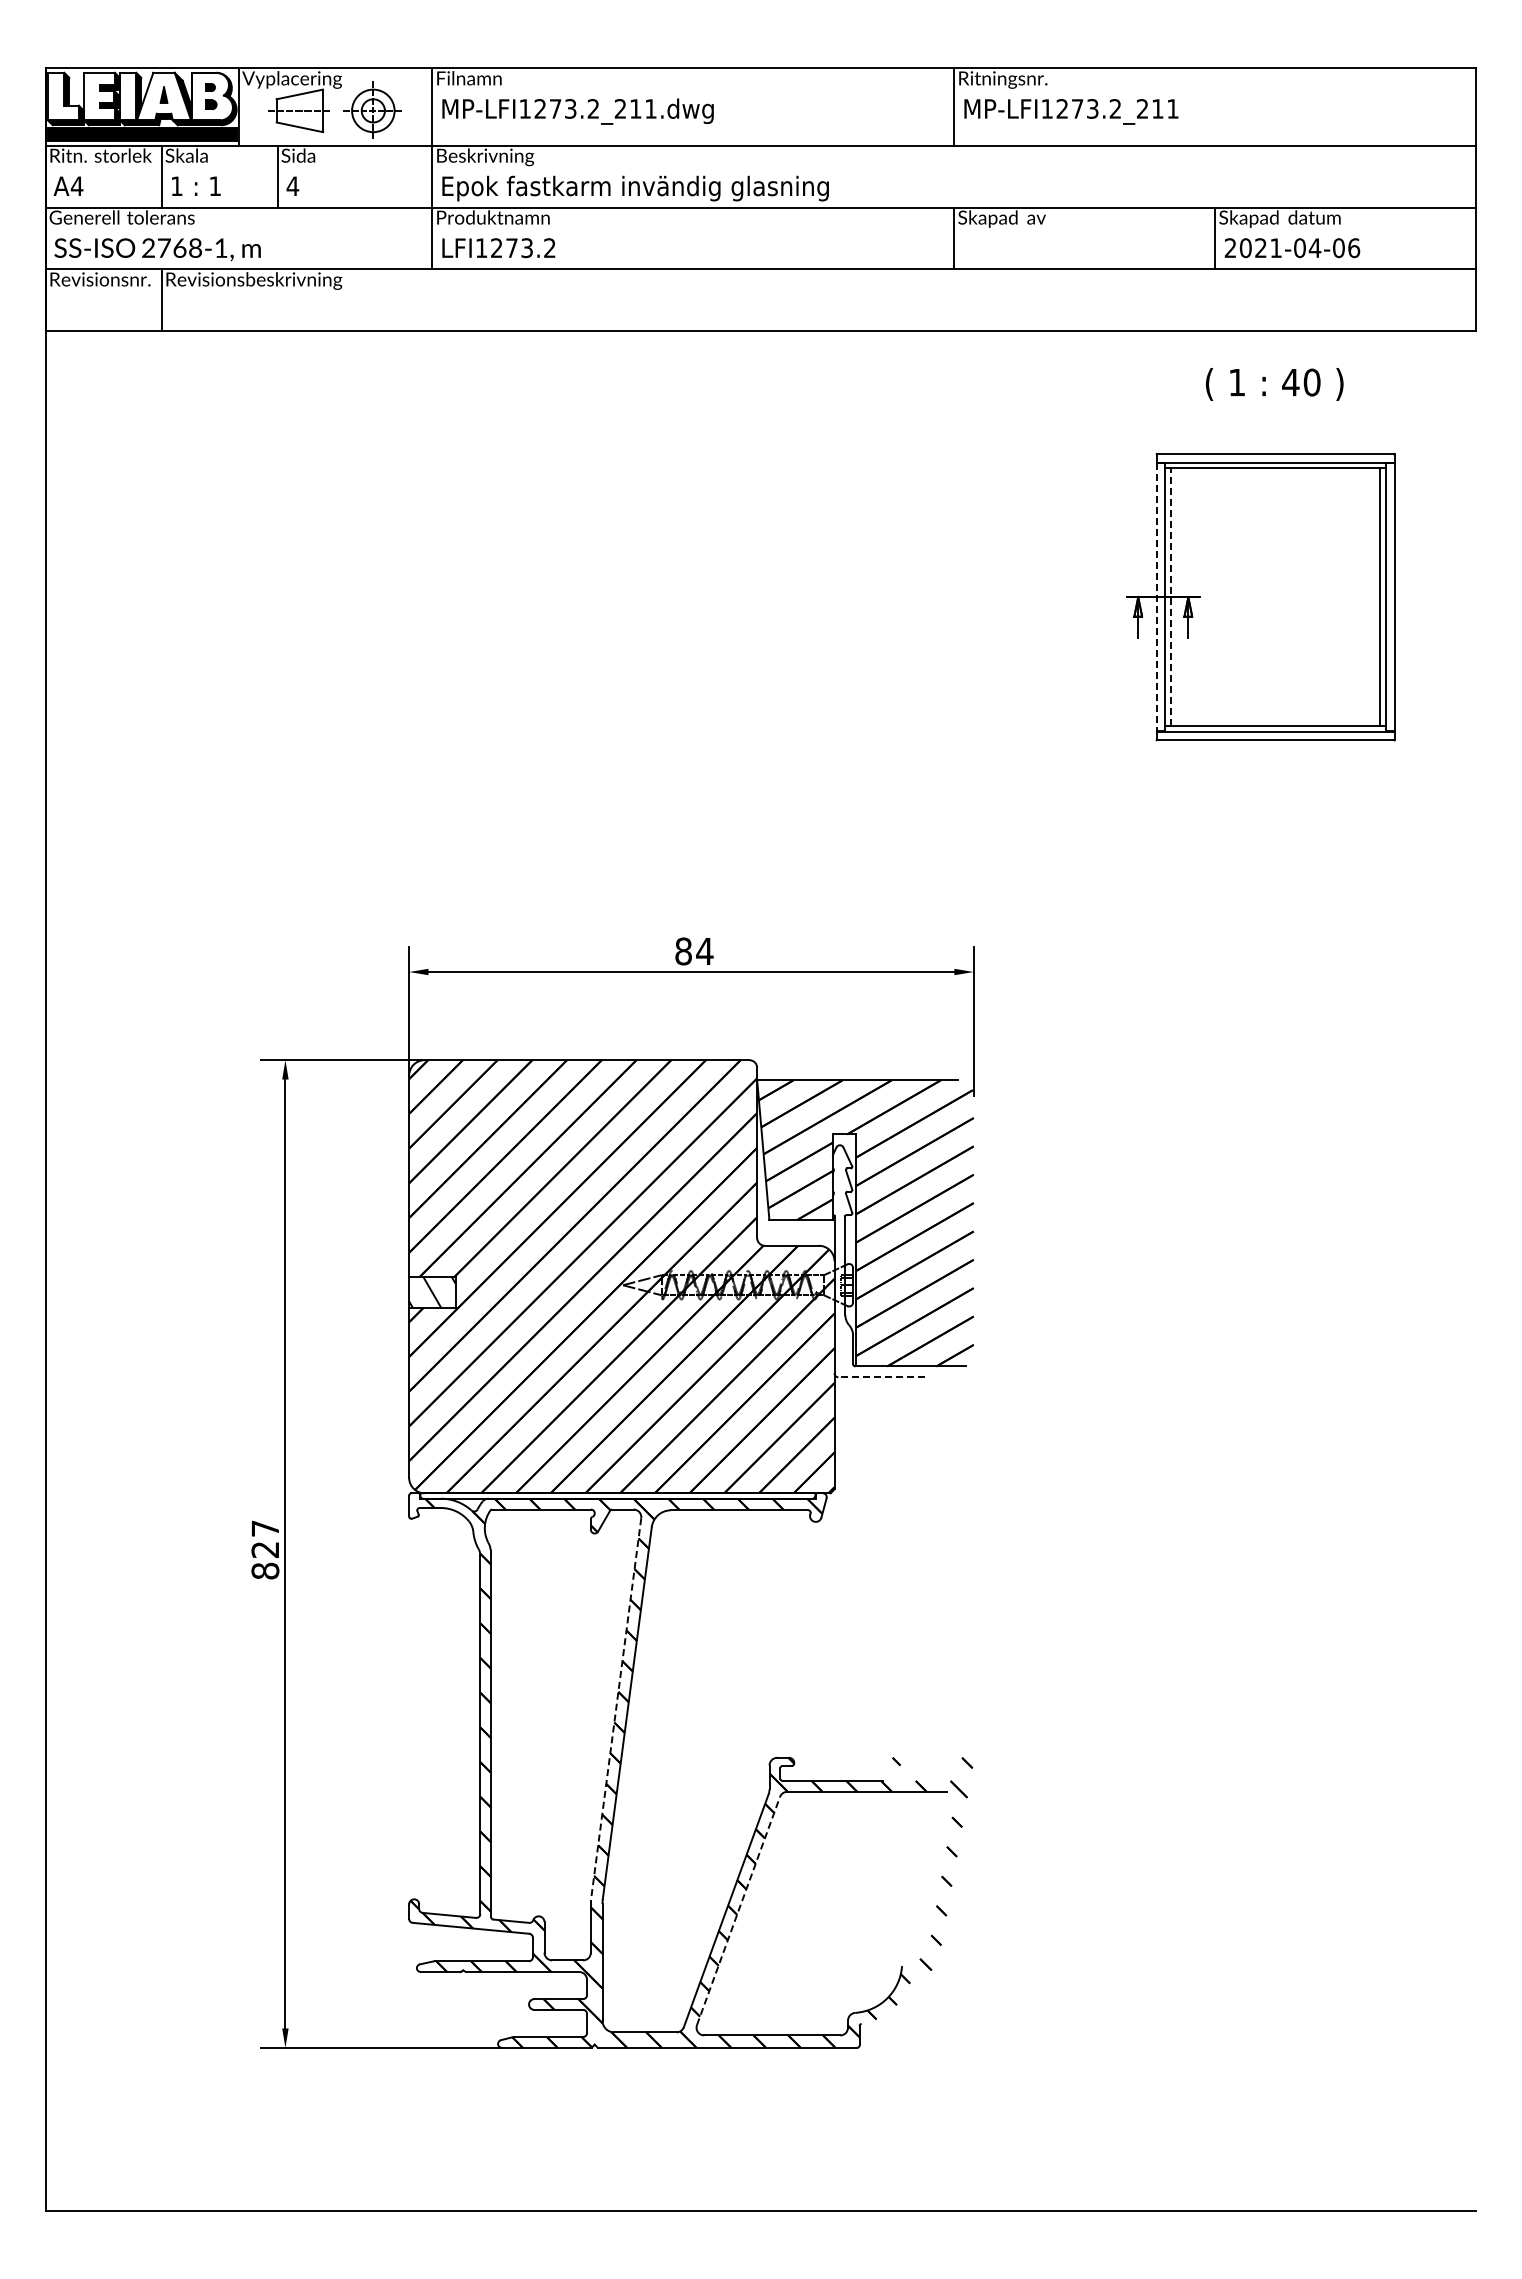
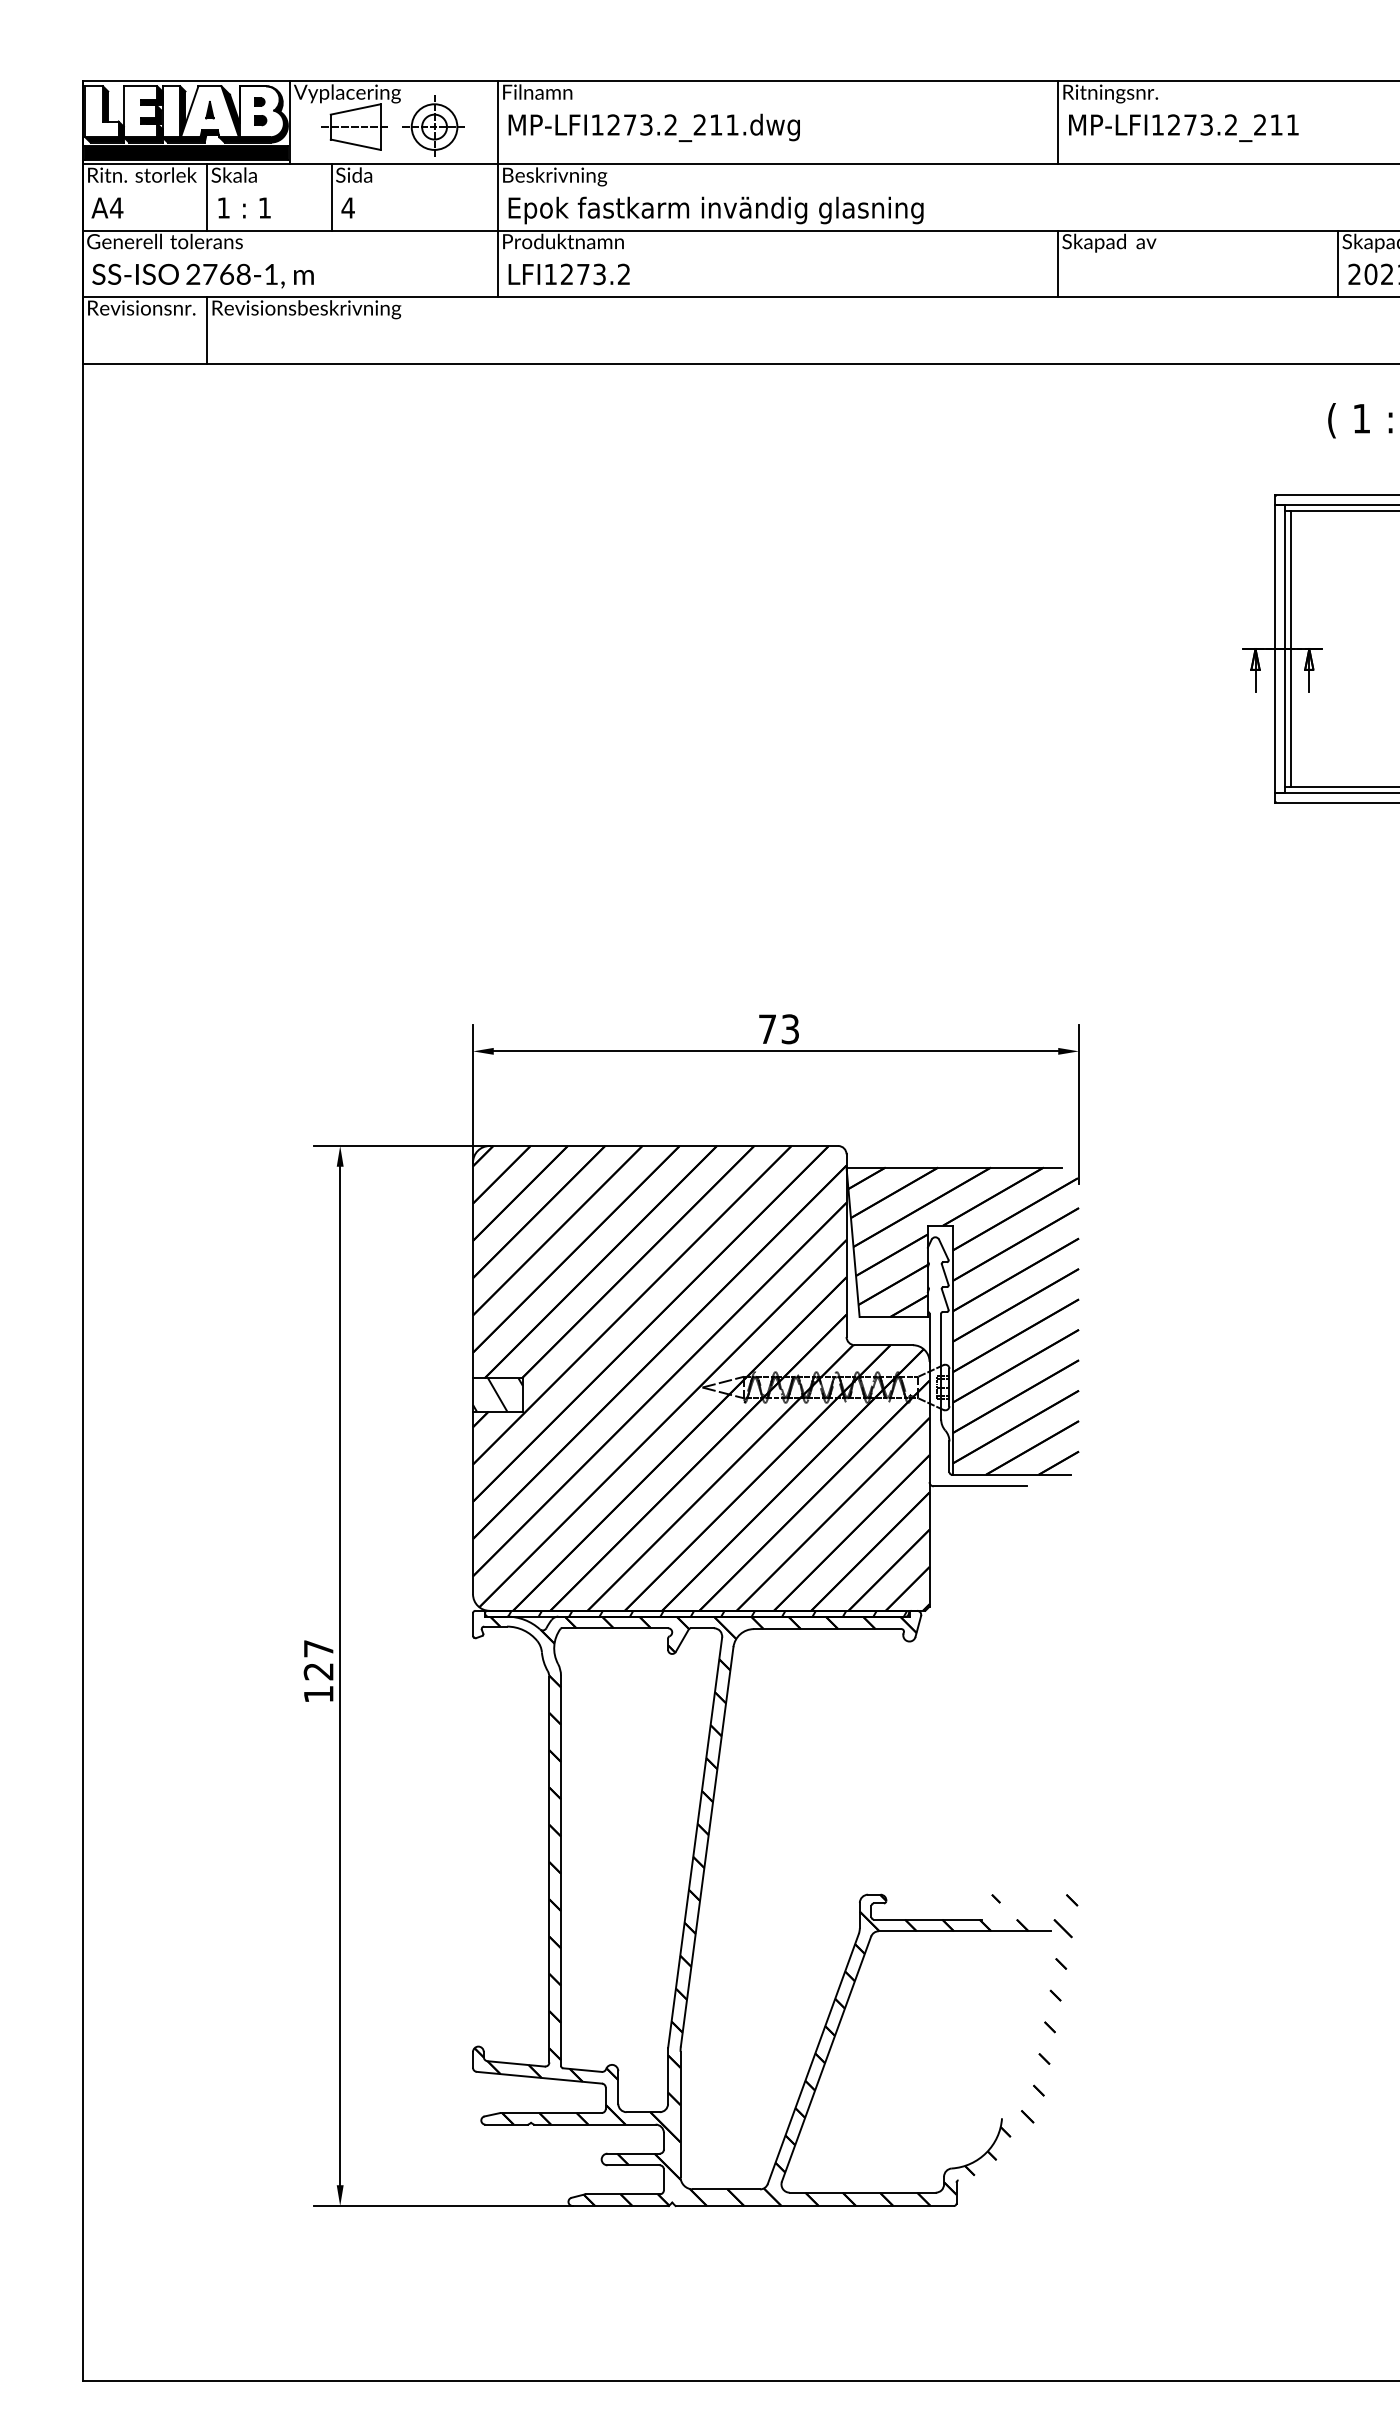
line: (1156, 597) -> (1275, 649), dashed -> solid
line: (1170, 597) -> (1290, 649), dashed -> solid
text: (694, 951) -> (779, 1029), 84 -> 73
line: (881, 1377) -> (979, 1486), dashed -> solid
hatch: (627, 1495) -> (707, 1613), added
text: (265, 1570) -> (318, 1693), 827 -> 127
line: (616, 1709) -> (695, 1842), dashed -> solid
line: (738, 1910) -> (826, 2058), dashed -> solid

